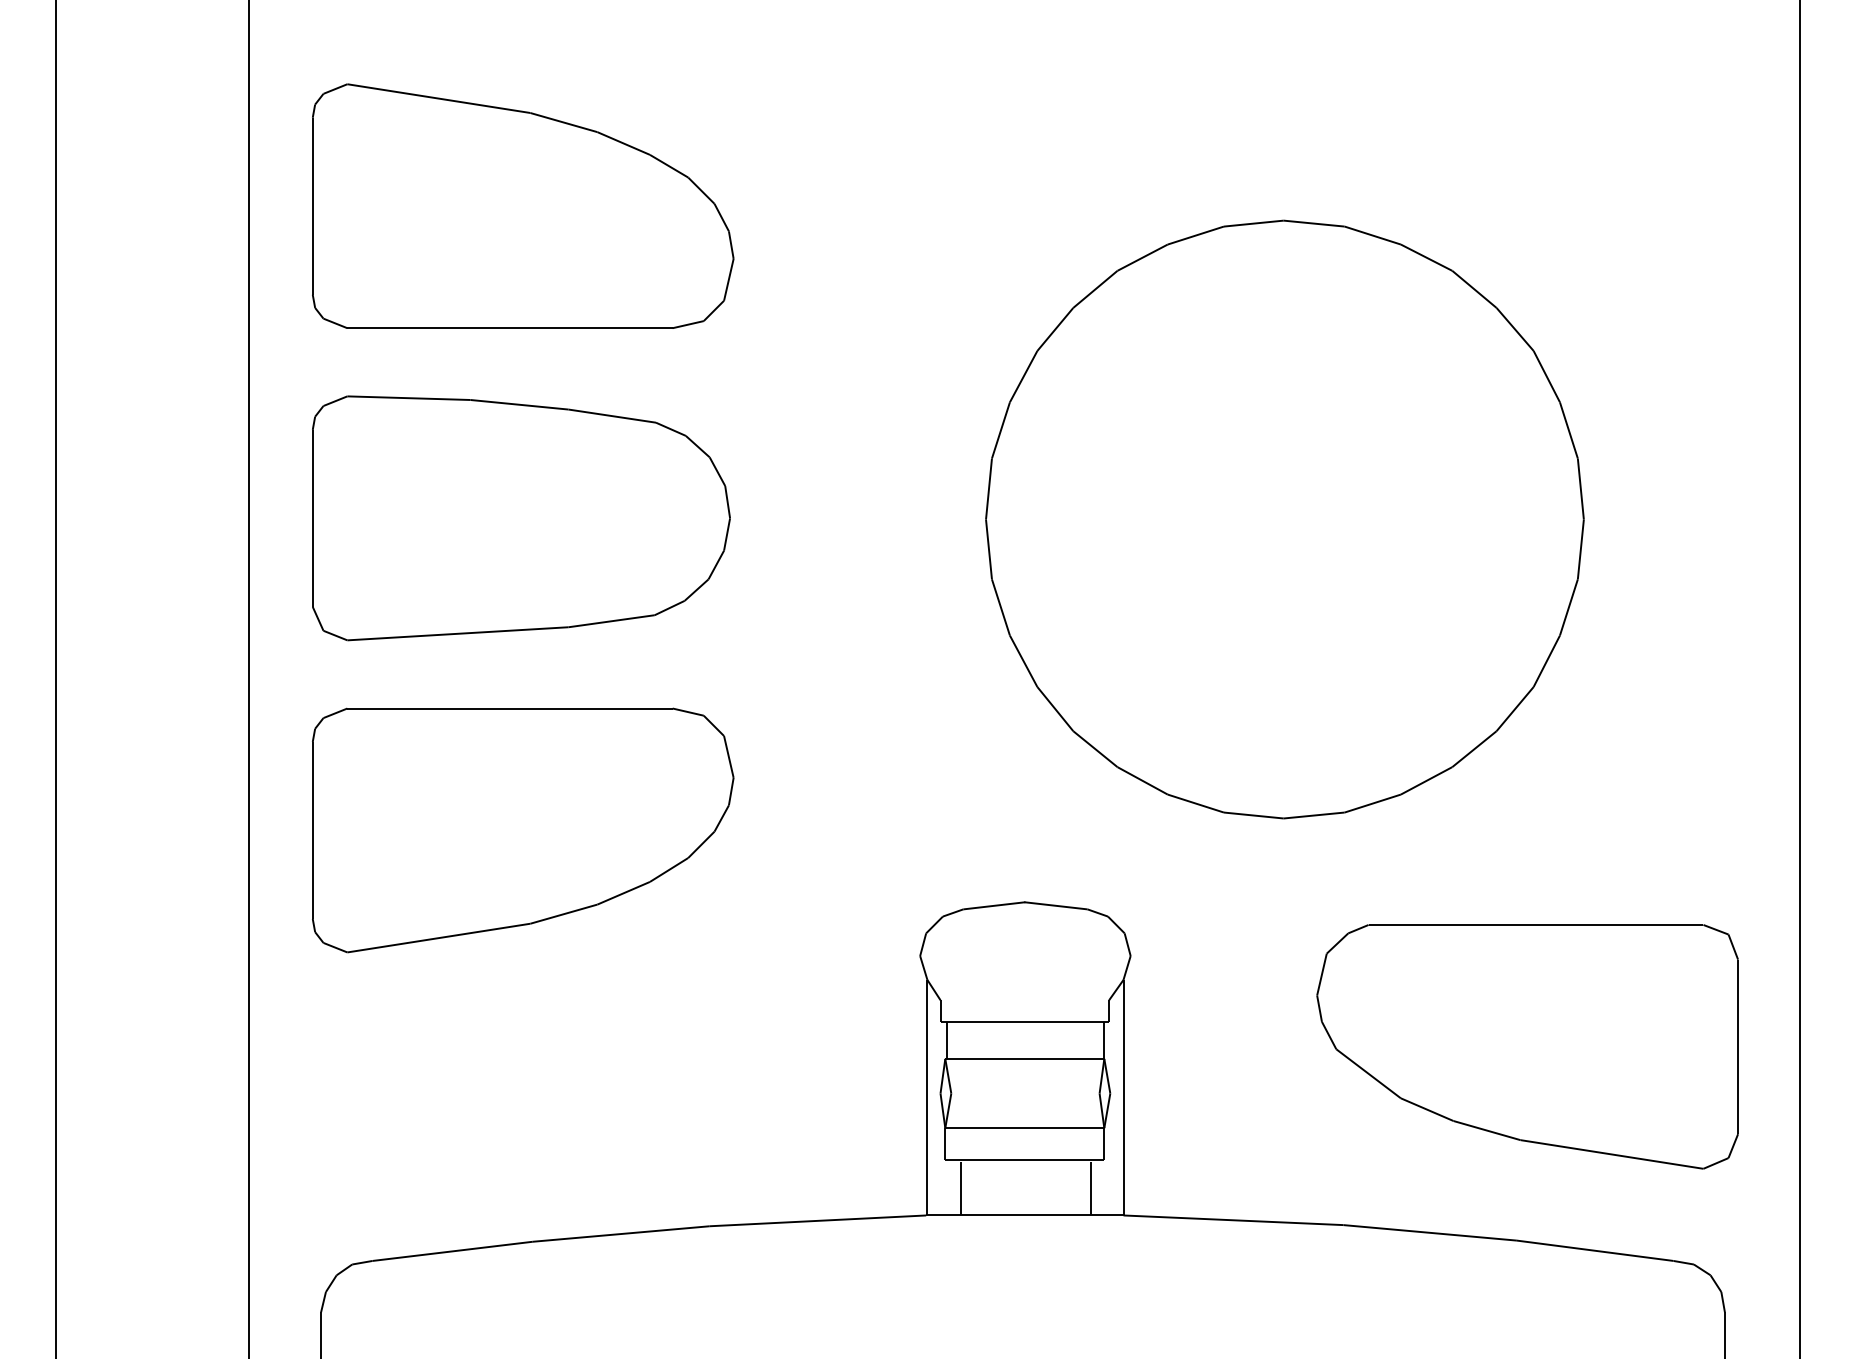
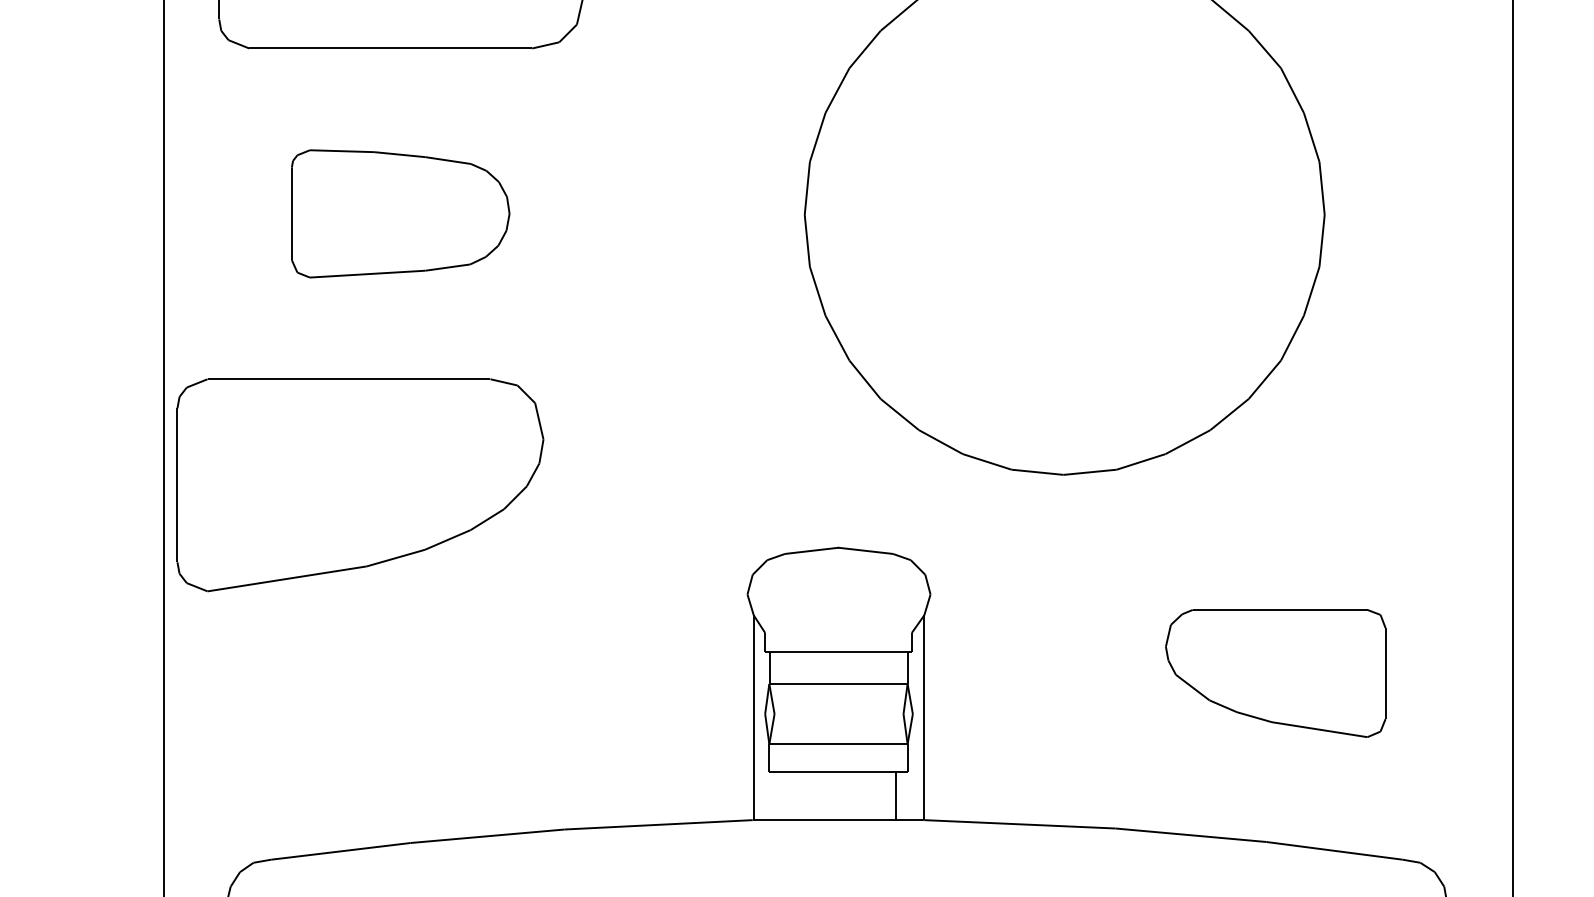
part: (521, 518) -> (400, 213), size x0.6
part: (523, 830) -> (360, 485), moved
part: (1527, 1046) -> (1275, 673), size x0.6
line: (960, 1188) -> (782, 796), removed

